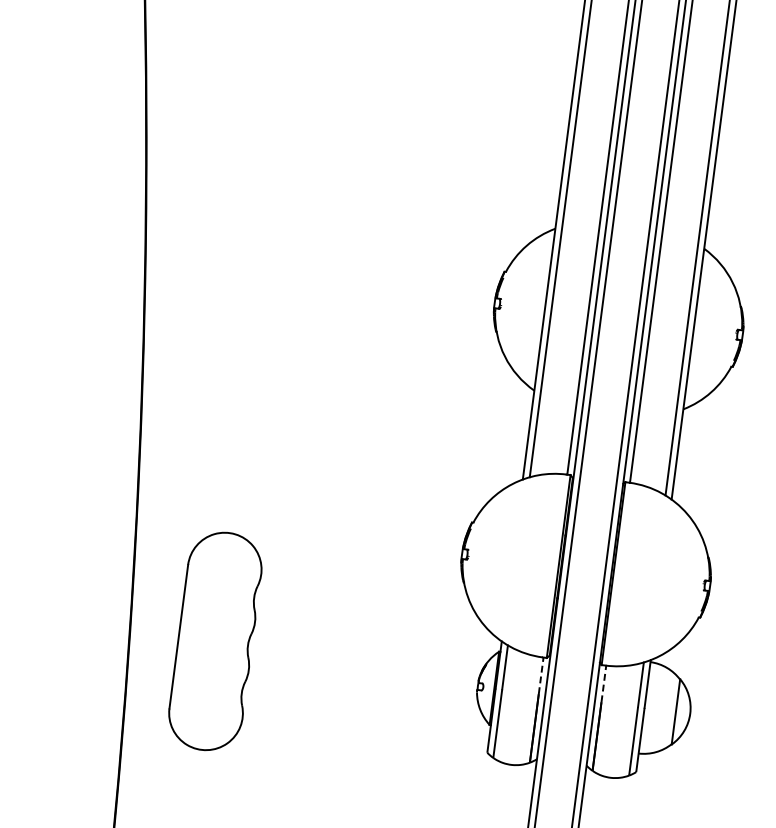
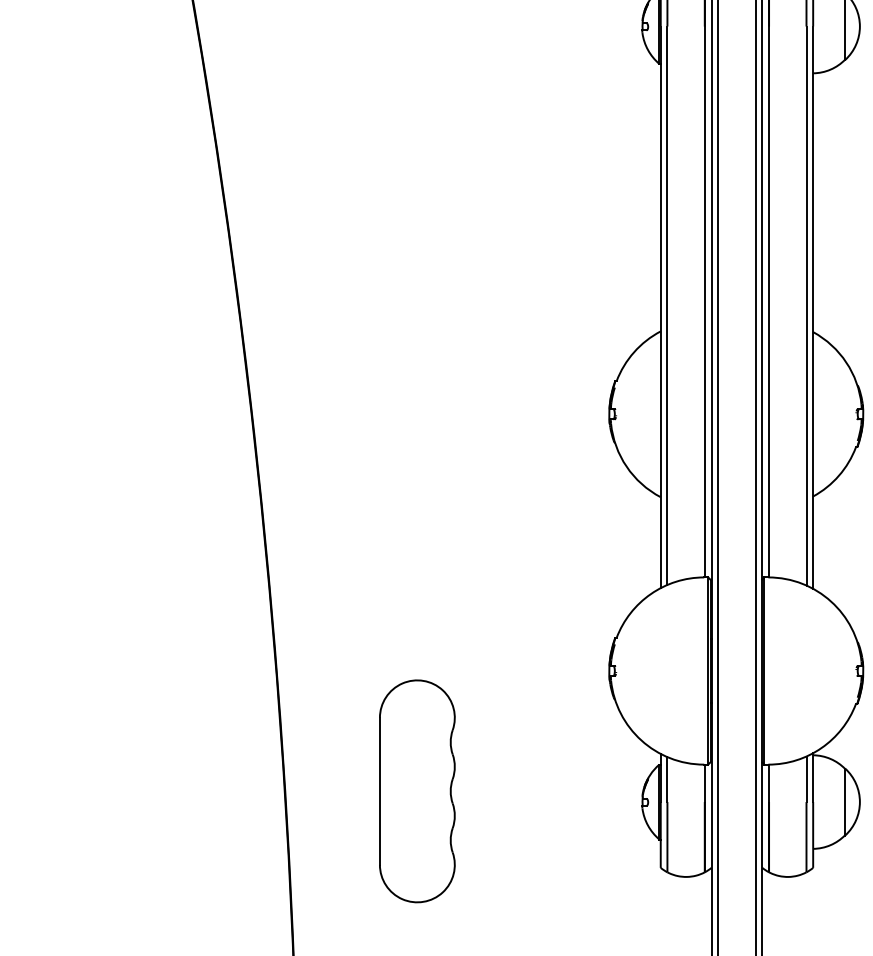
part: (215, 641) -> (417, 791), moved
line: (540, 675) -> (704, 783), dashed -> solid
line: (604, 684) -> (769, 783), dashed -> solid

